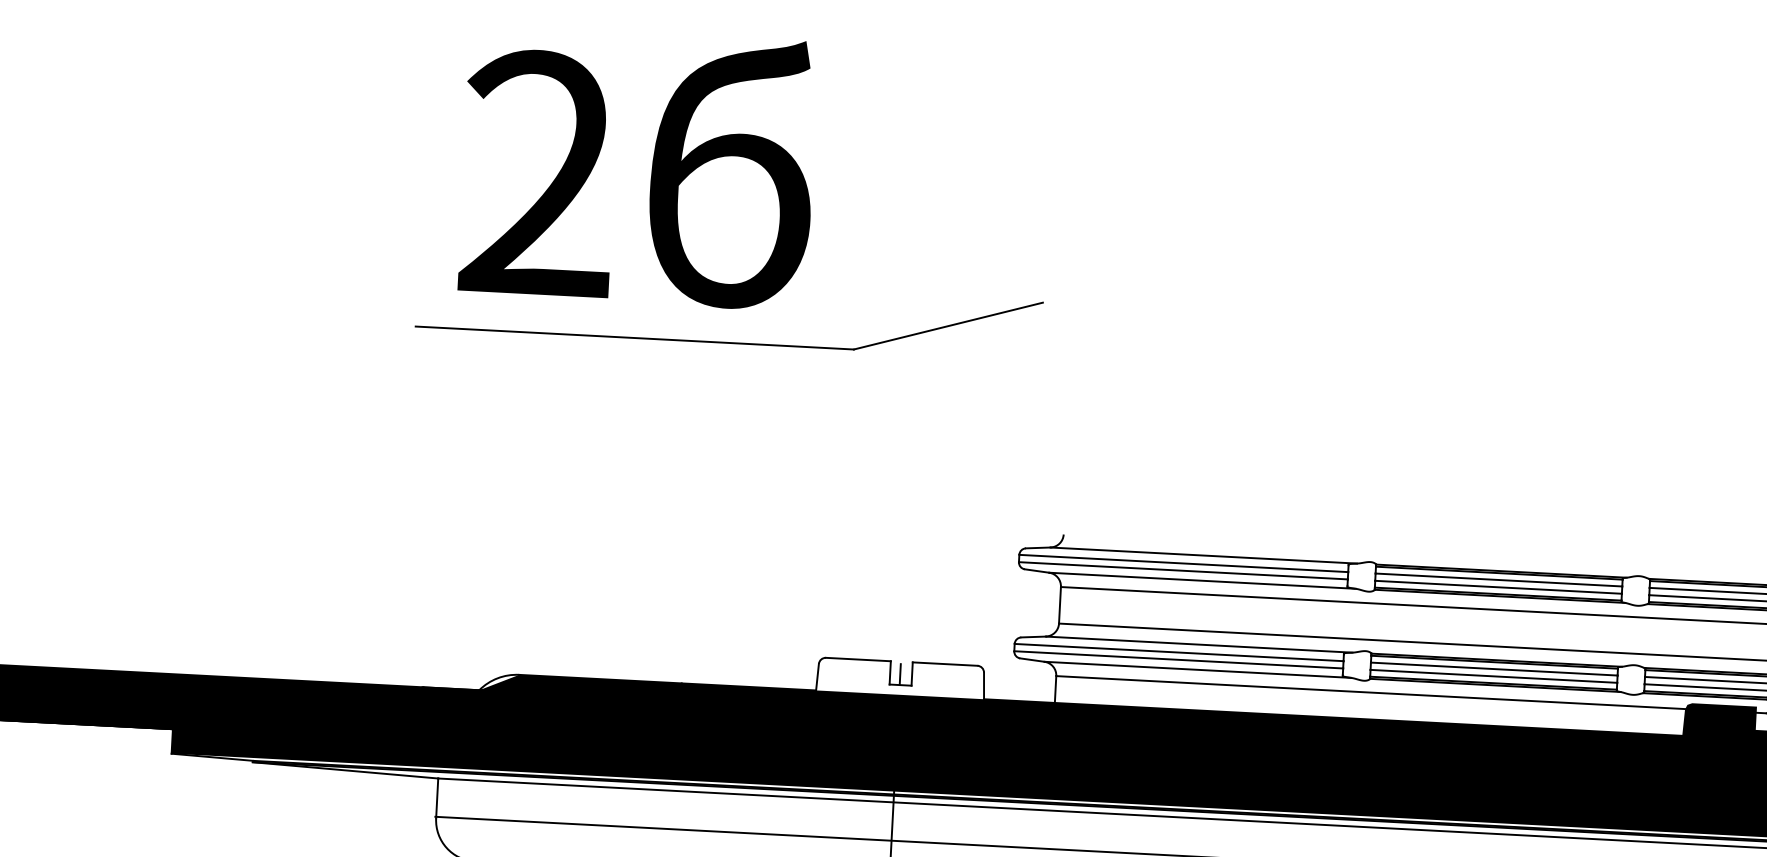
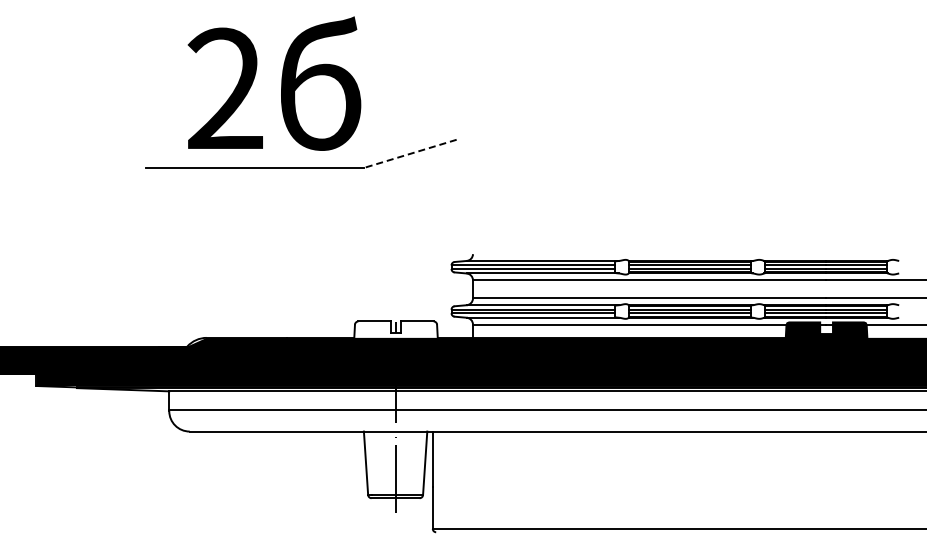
text: (638, 167) -> (274, 83), moved
line: (946, 325) -> (409, 153), solid -> dashed

